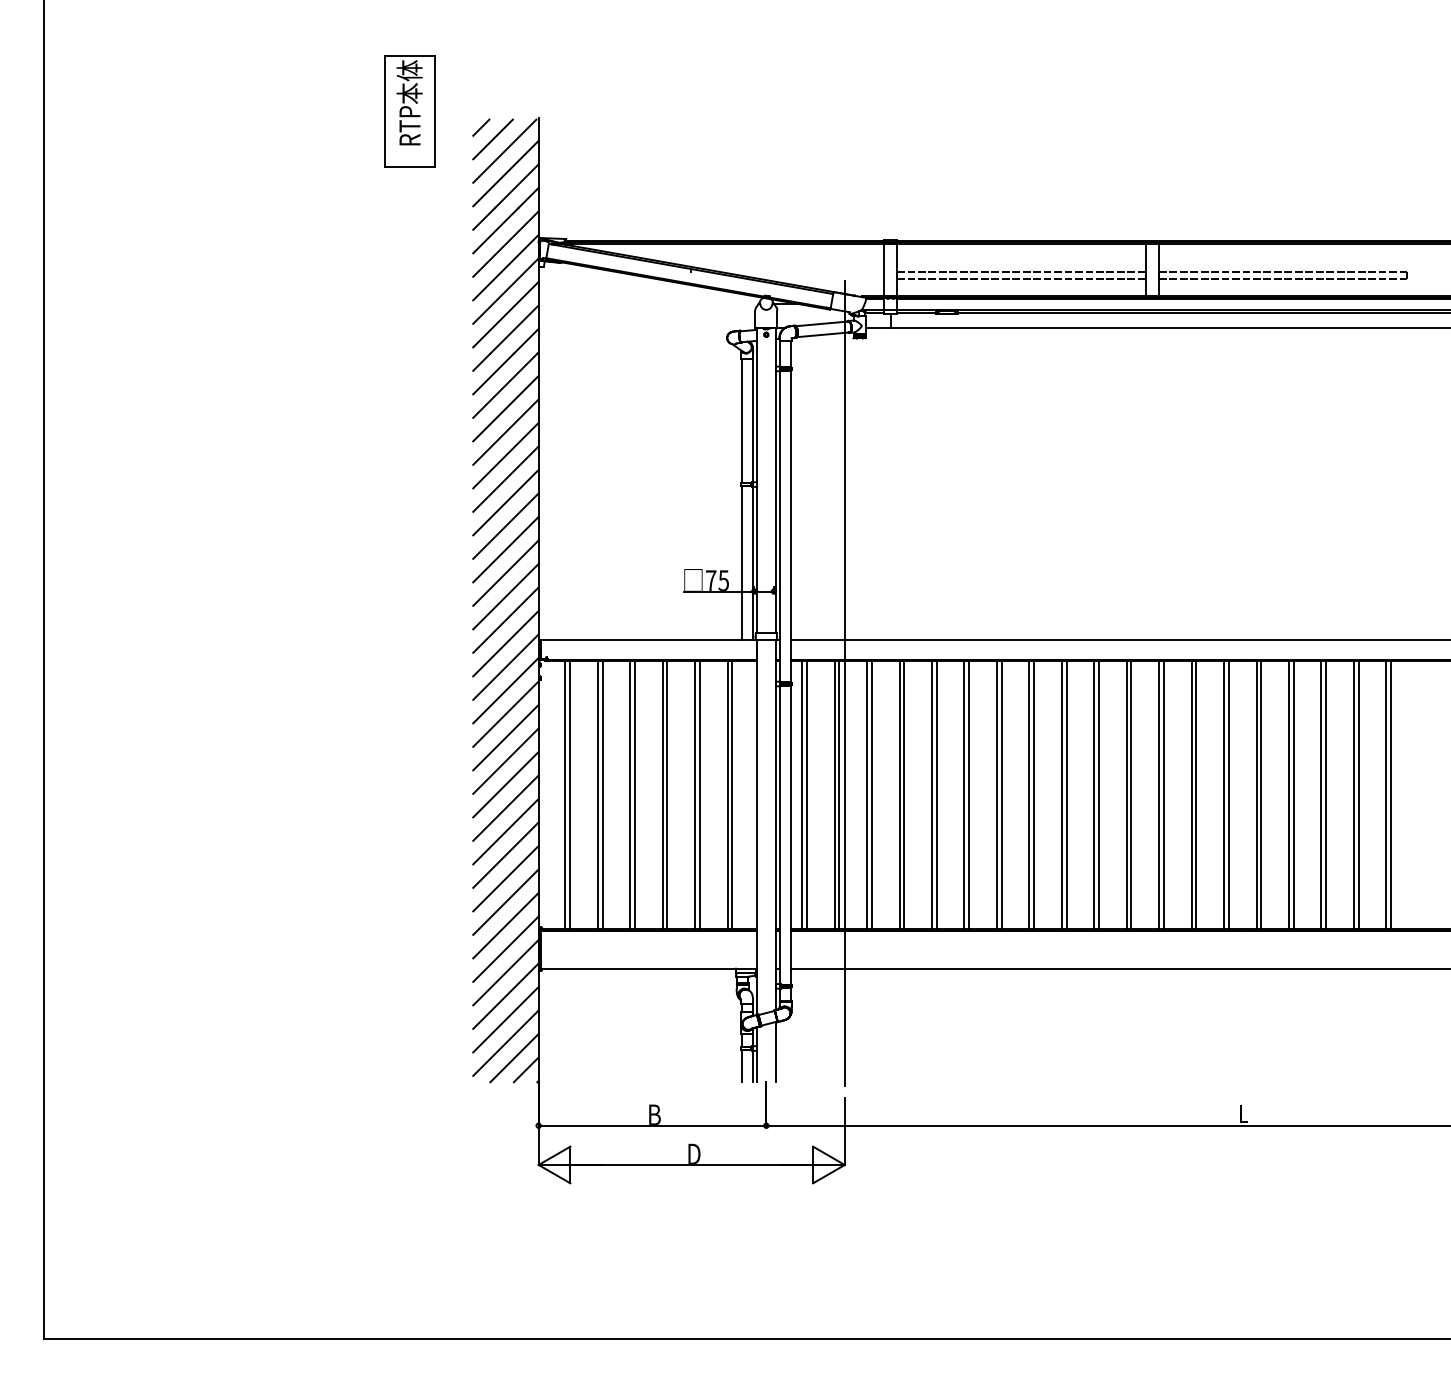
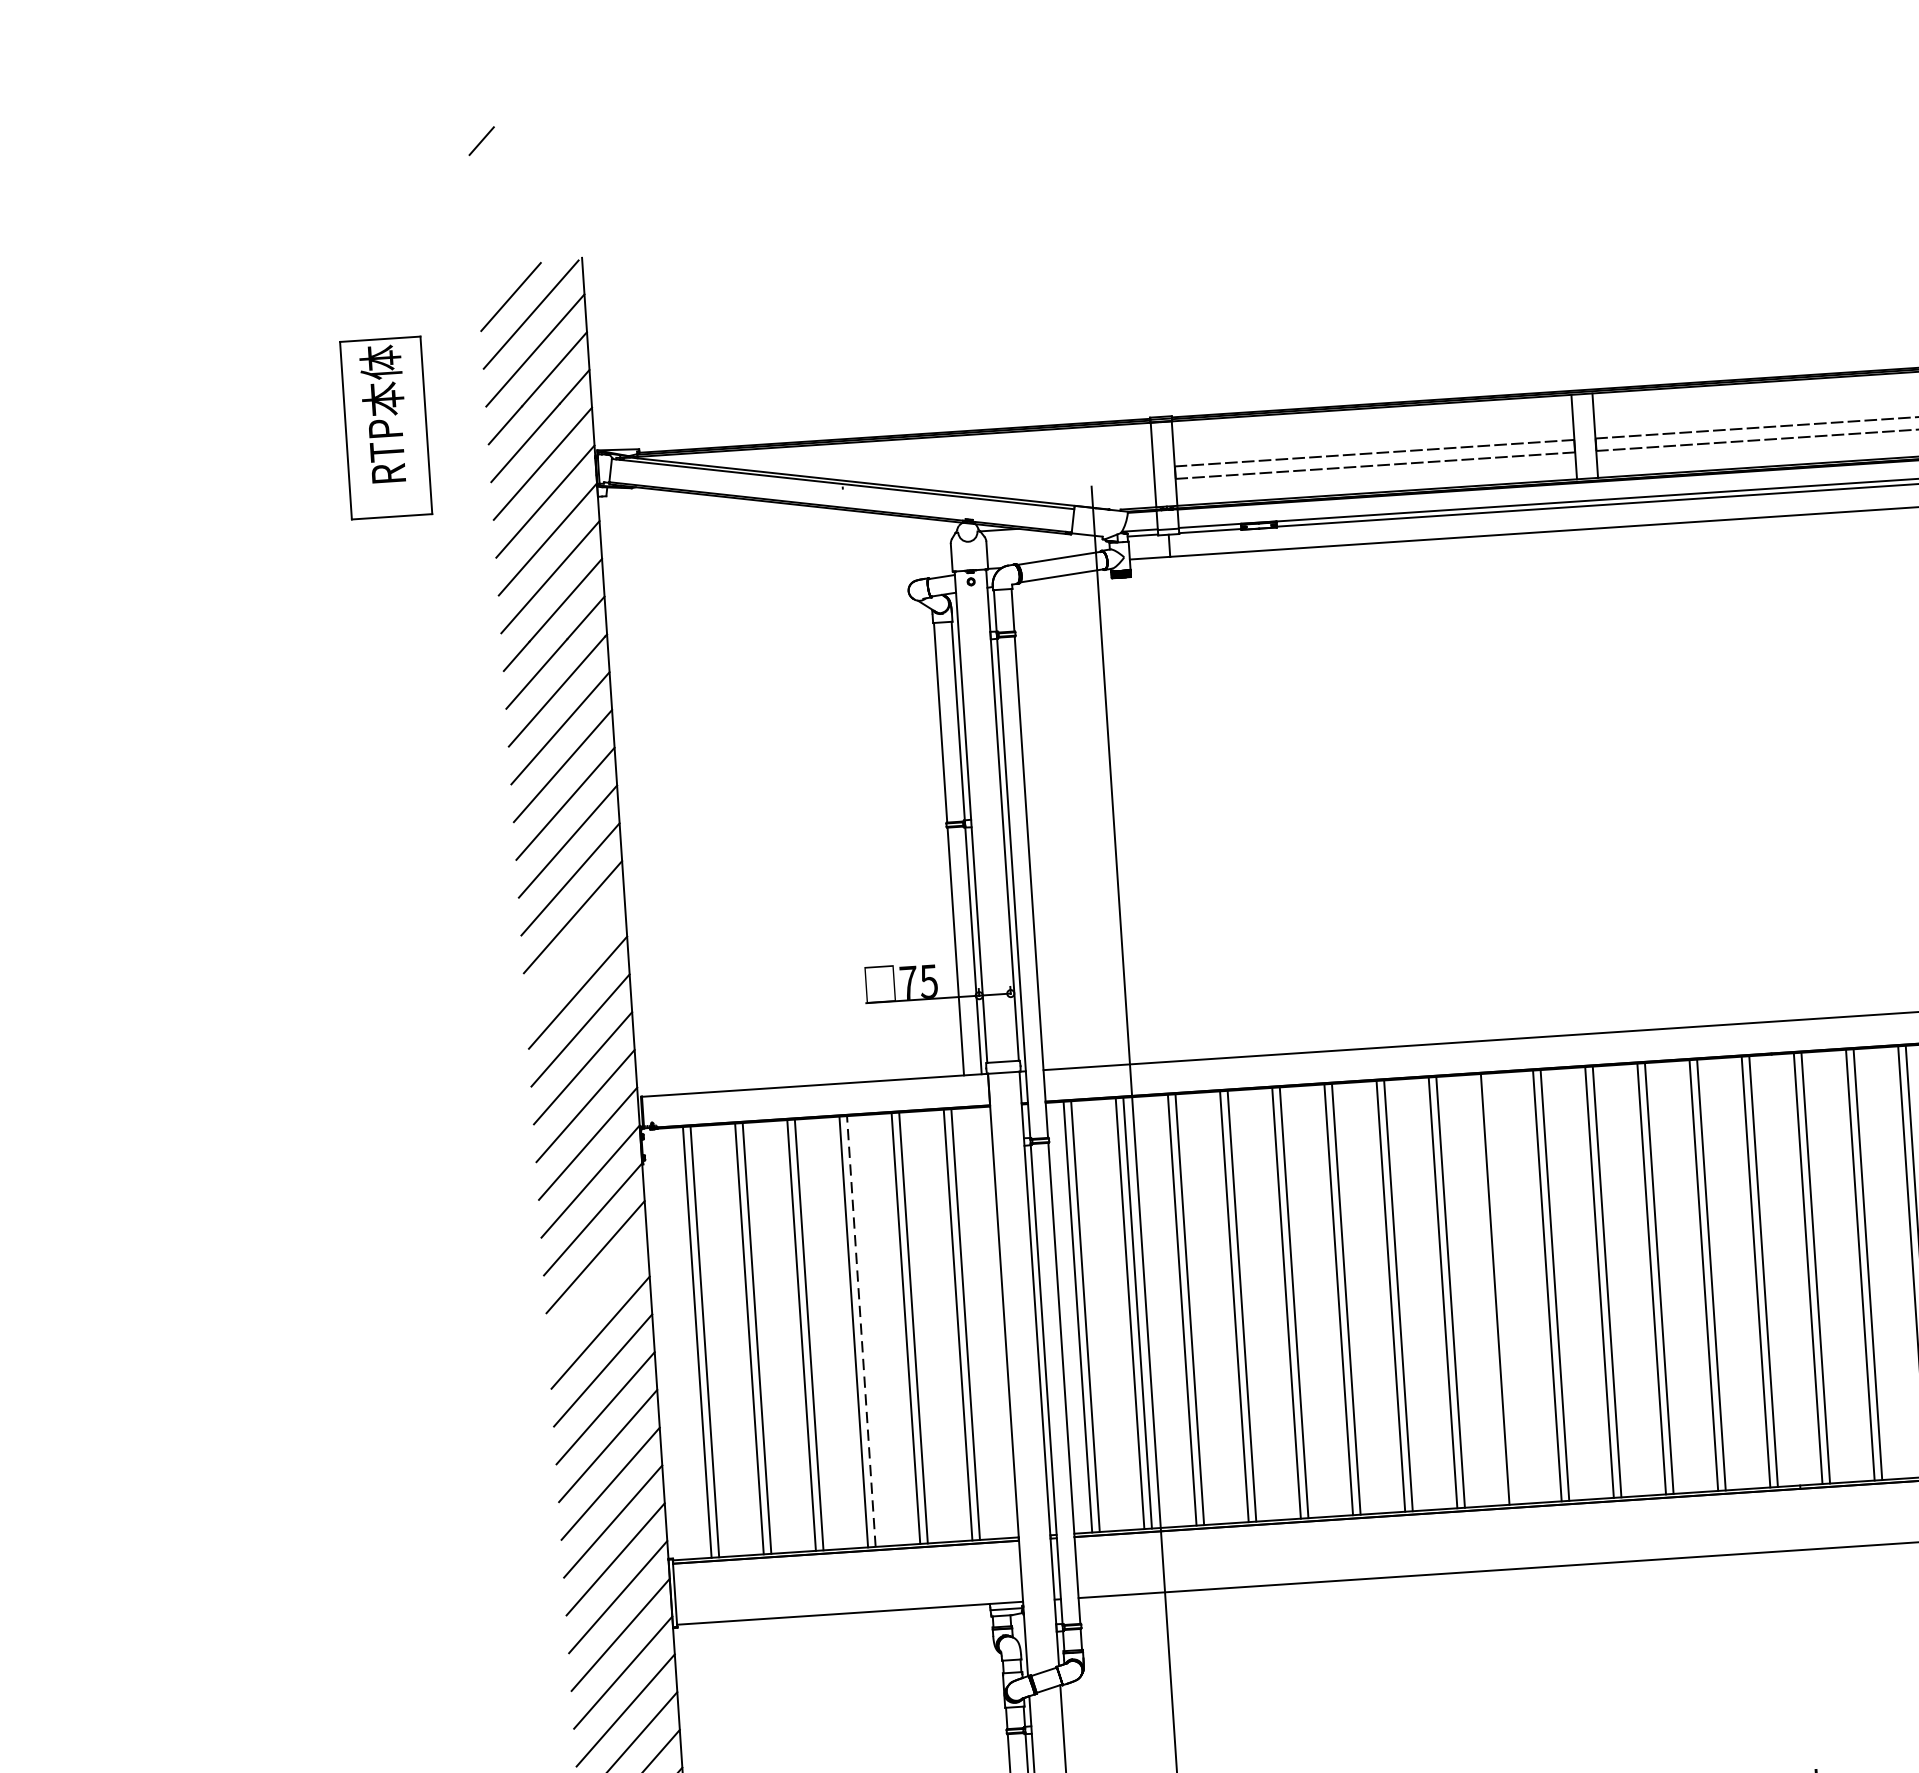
part: (409, 111) -> (384, 428), moved
line: (481, 127) -> (482, 140), moved
line: (505, 549) -> (574, 954), removed
line: (505, 760) -> (597, 1293), removed
line: (667, 794) -> (861, 1331), solid -> dashed
line: (1066, 794) -> (1502, 1288), removed

